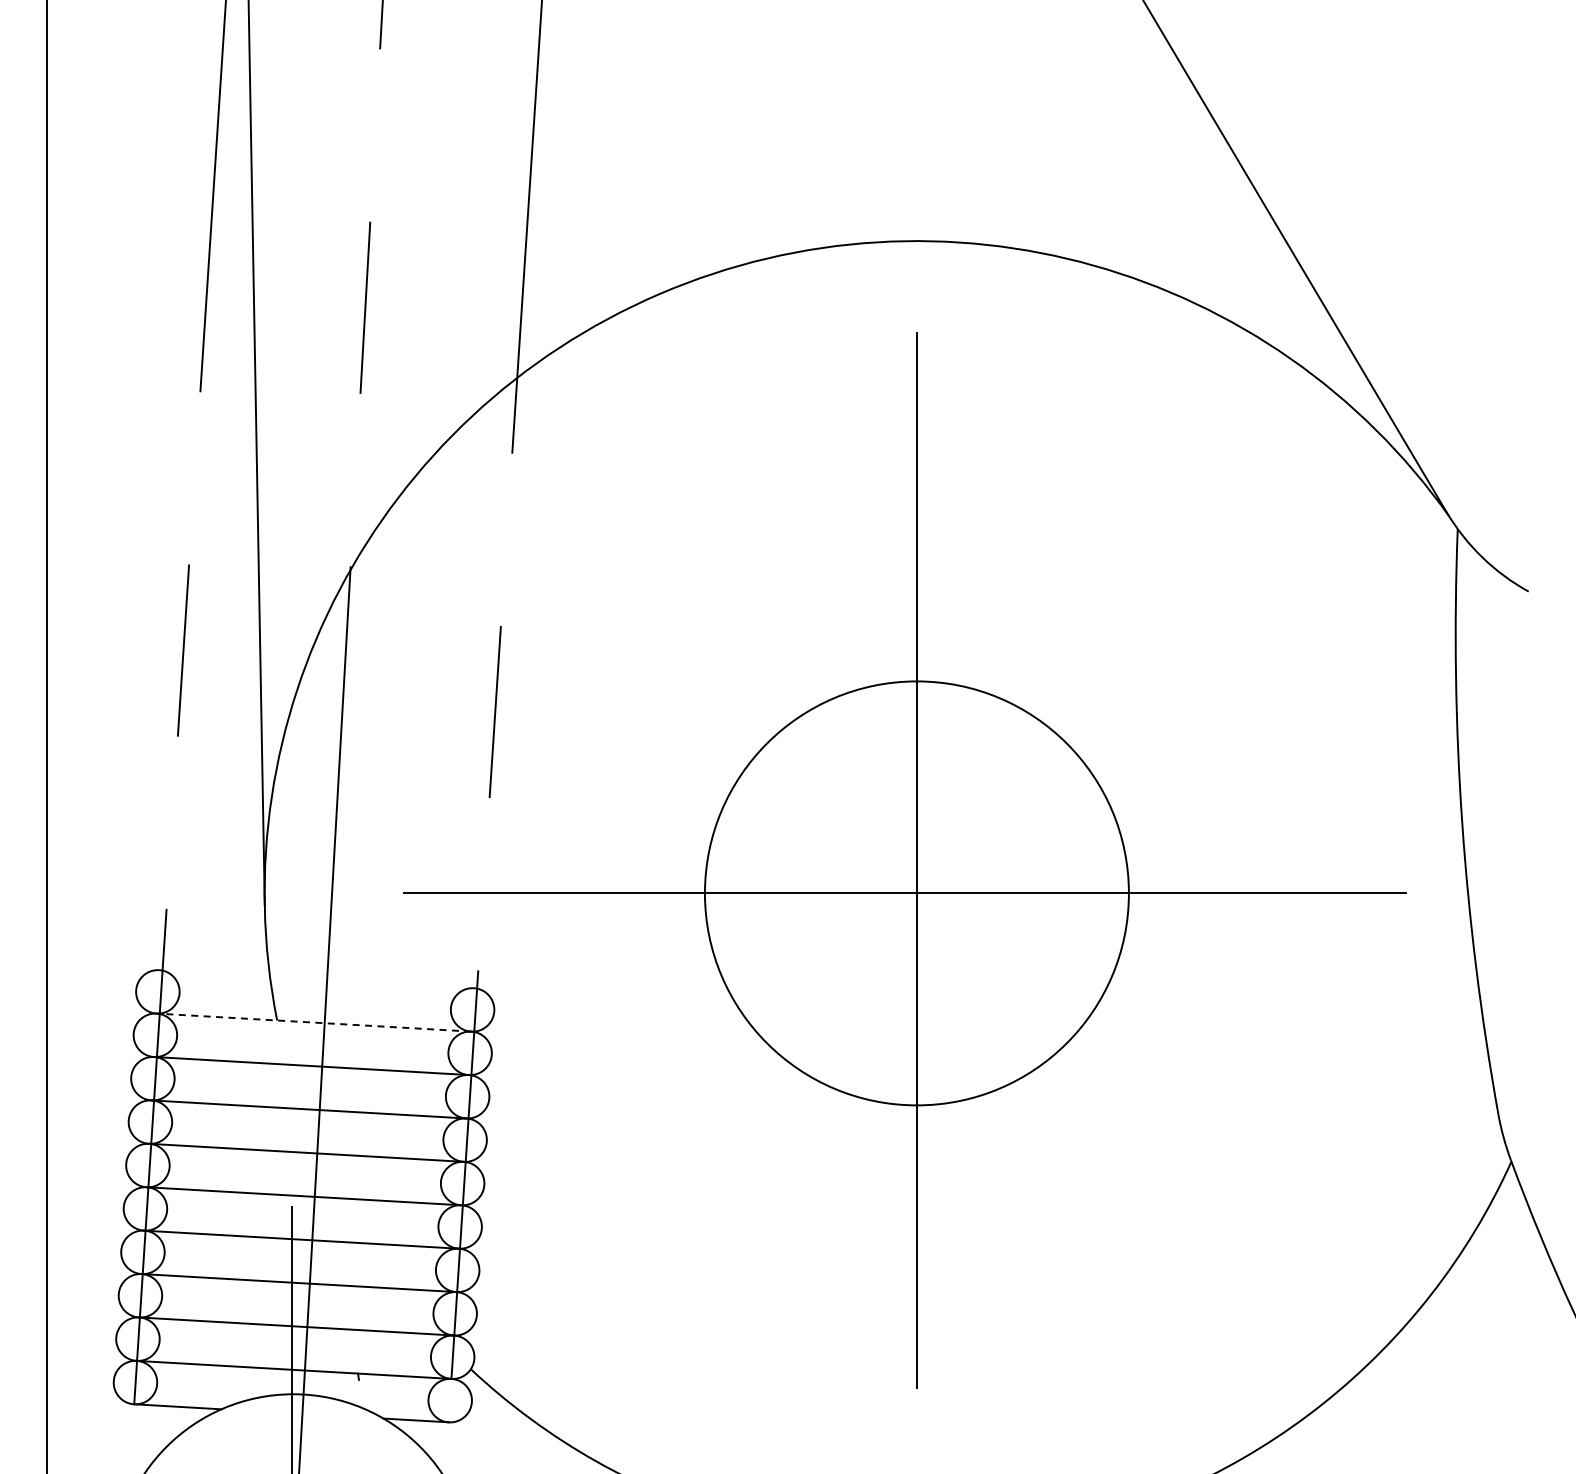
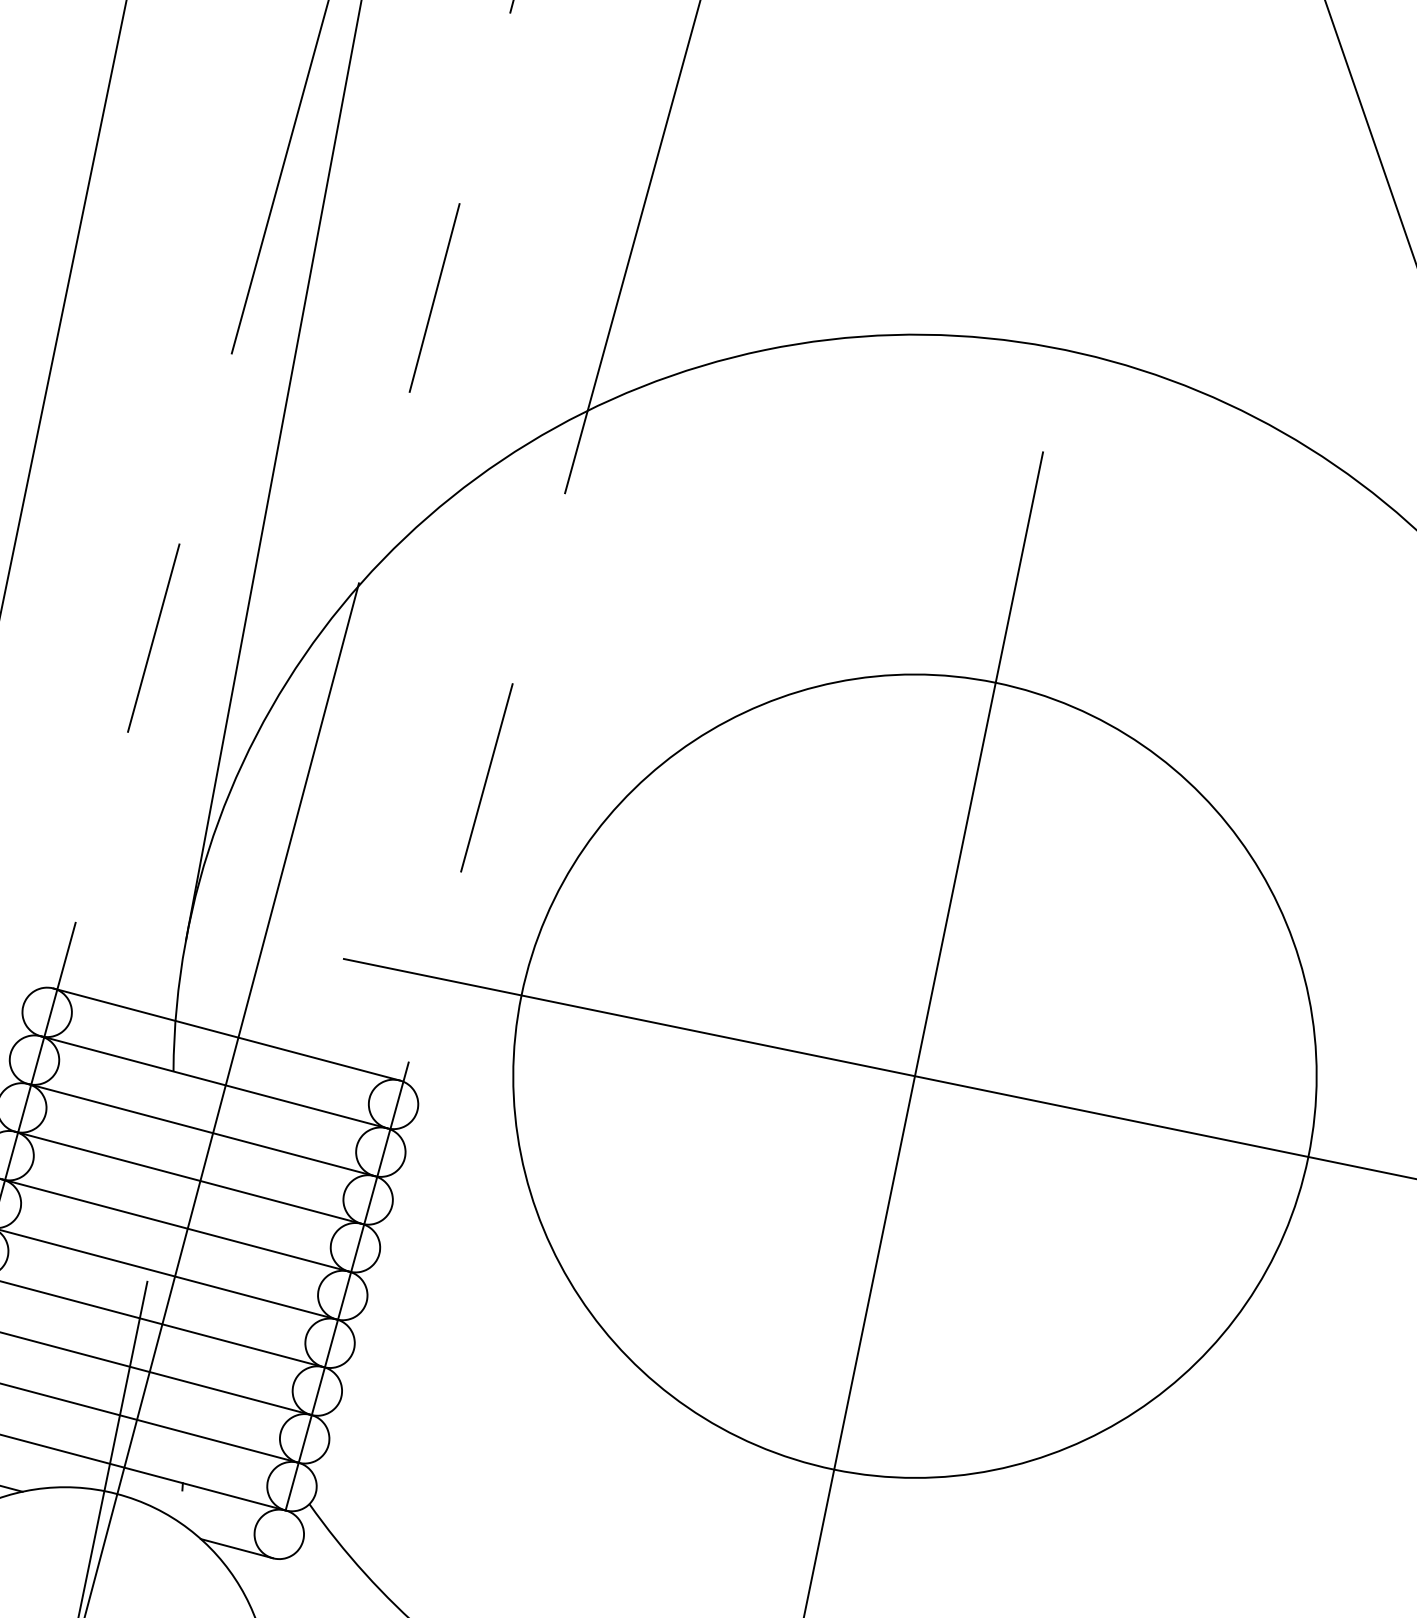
circle: (916, 893) -> (914, 1076), size x1.67
line: (316, 979) -> (226, 1034), added
line: (313, 1022) -> (213, 1082), dashed -> solid

